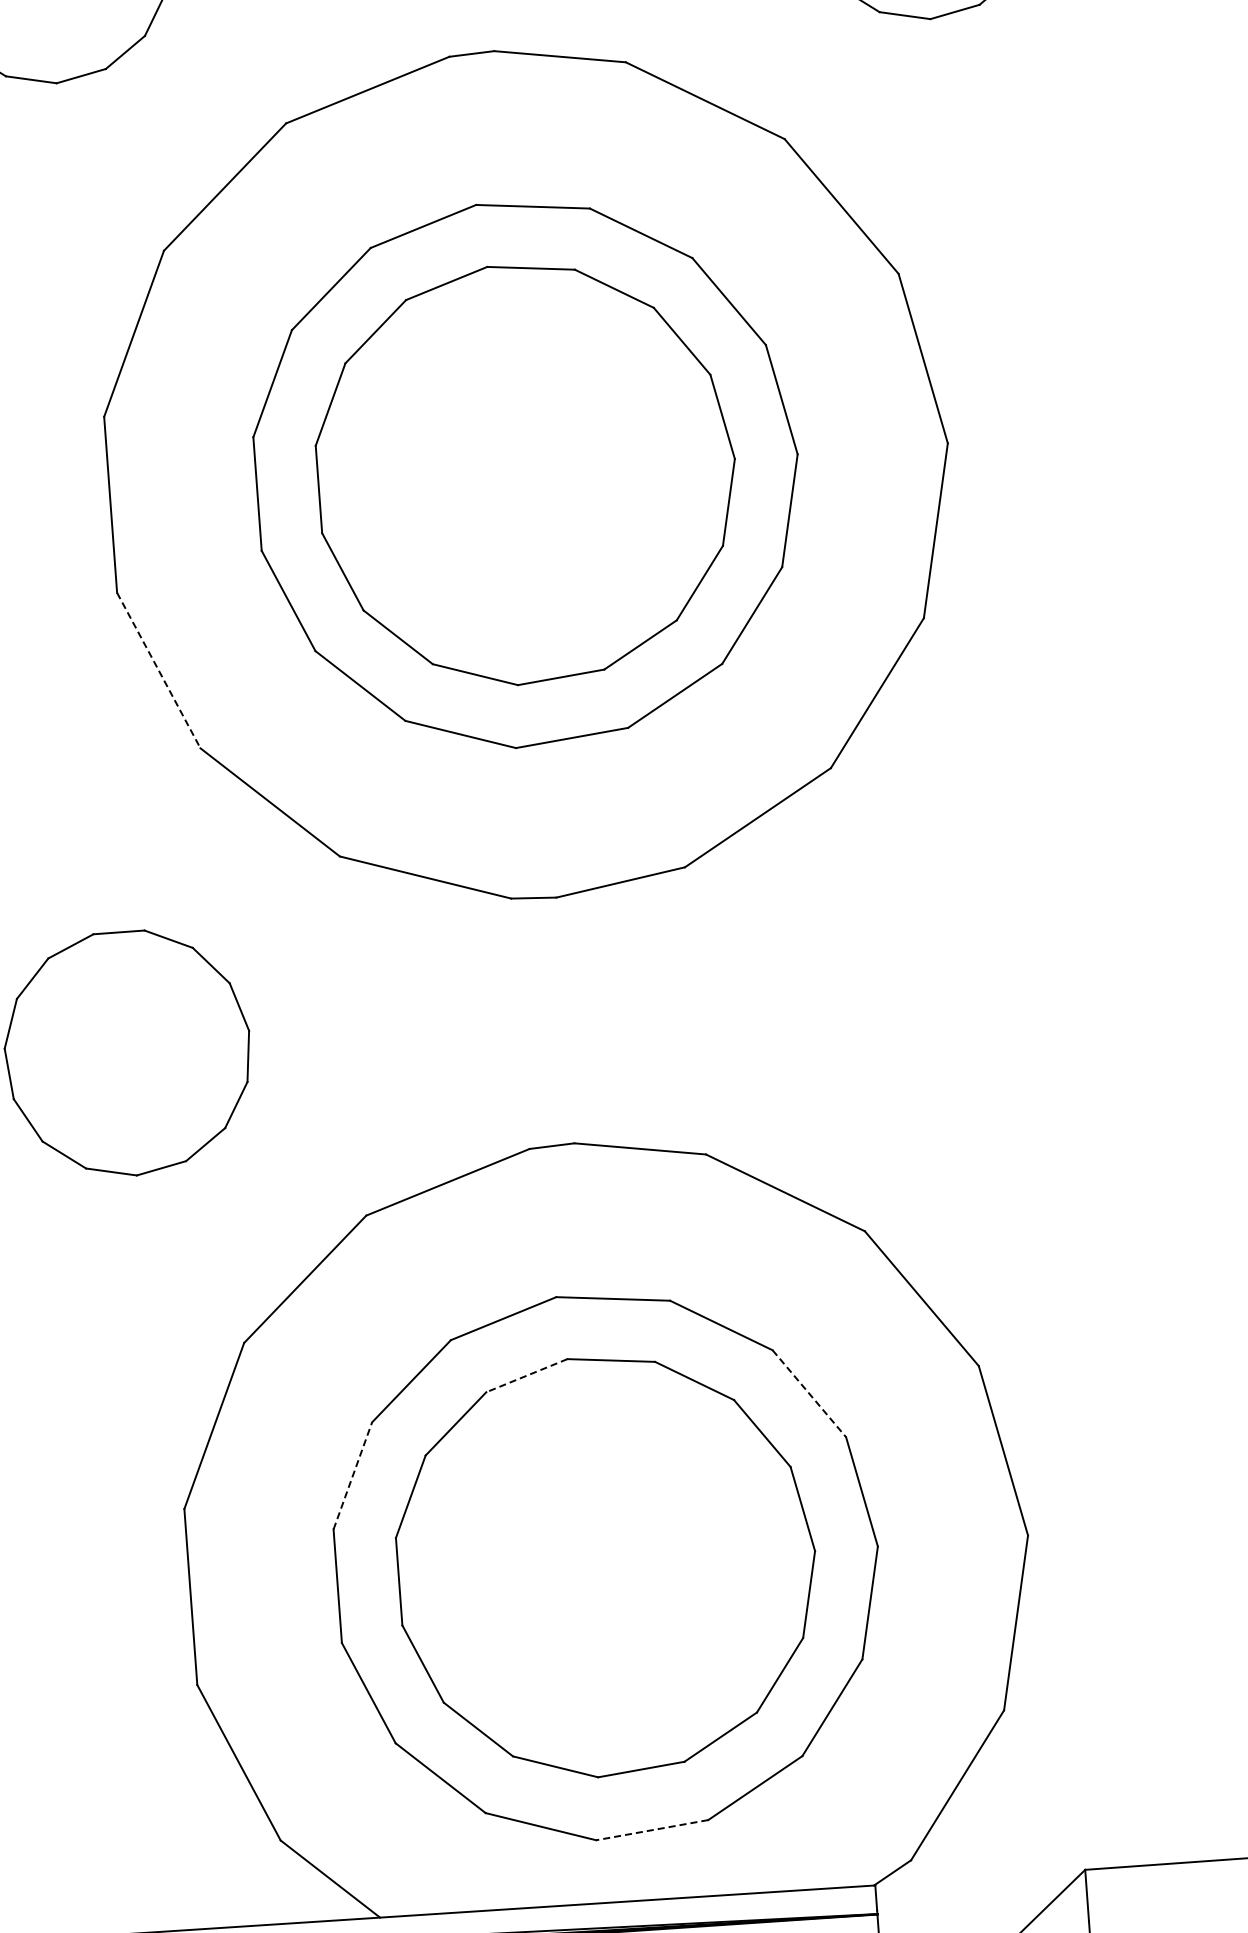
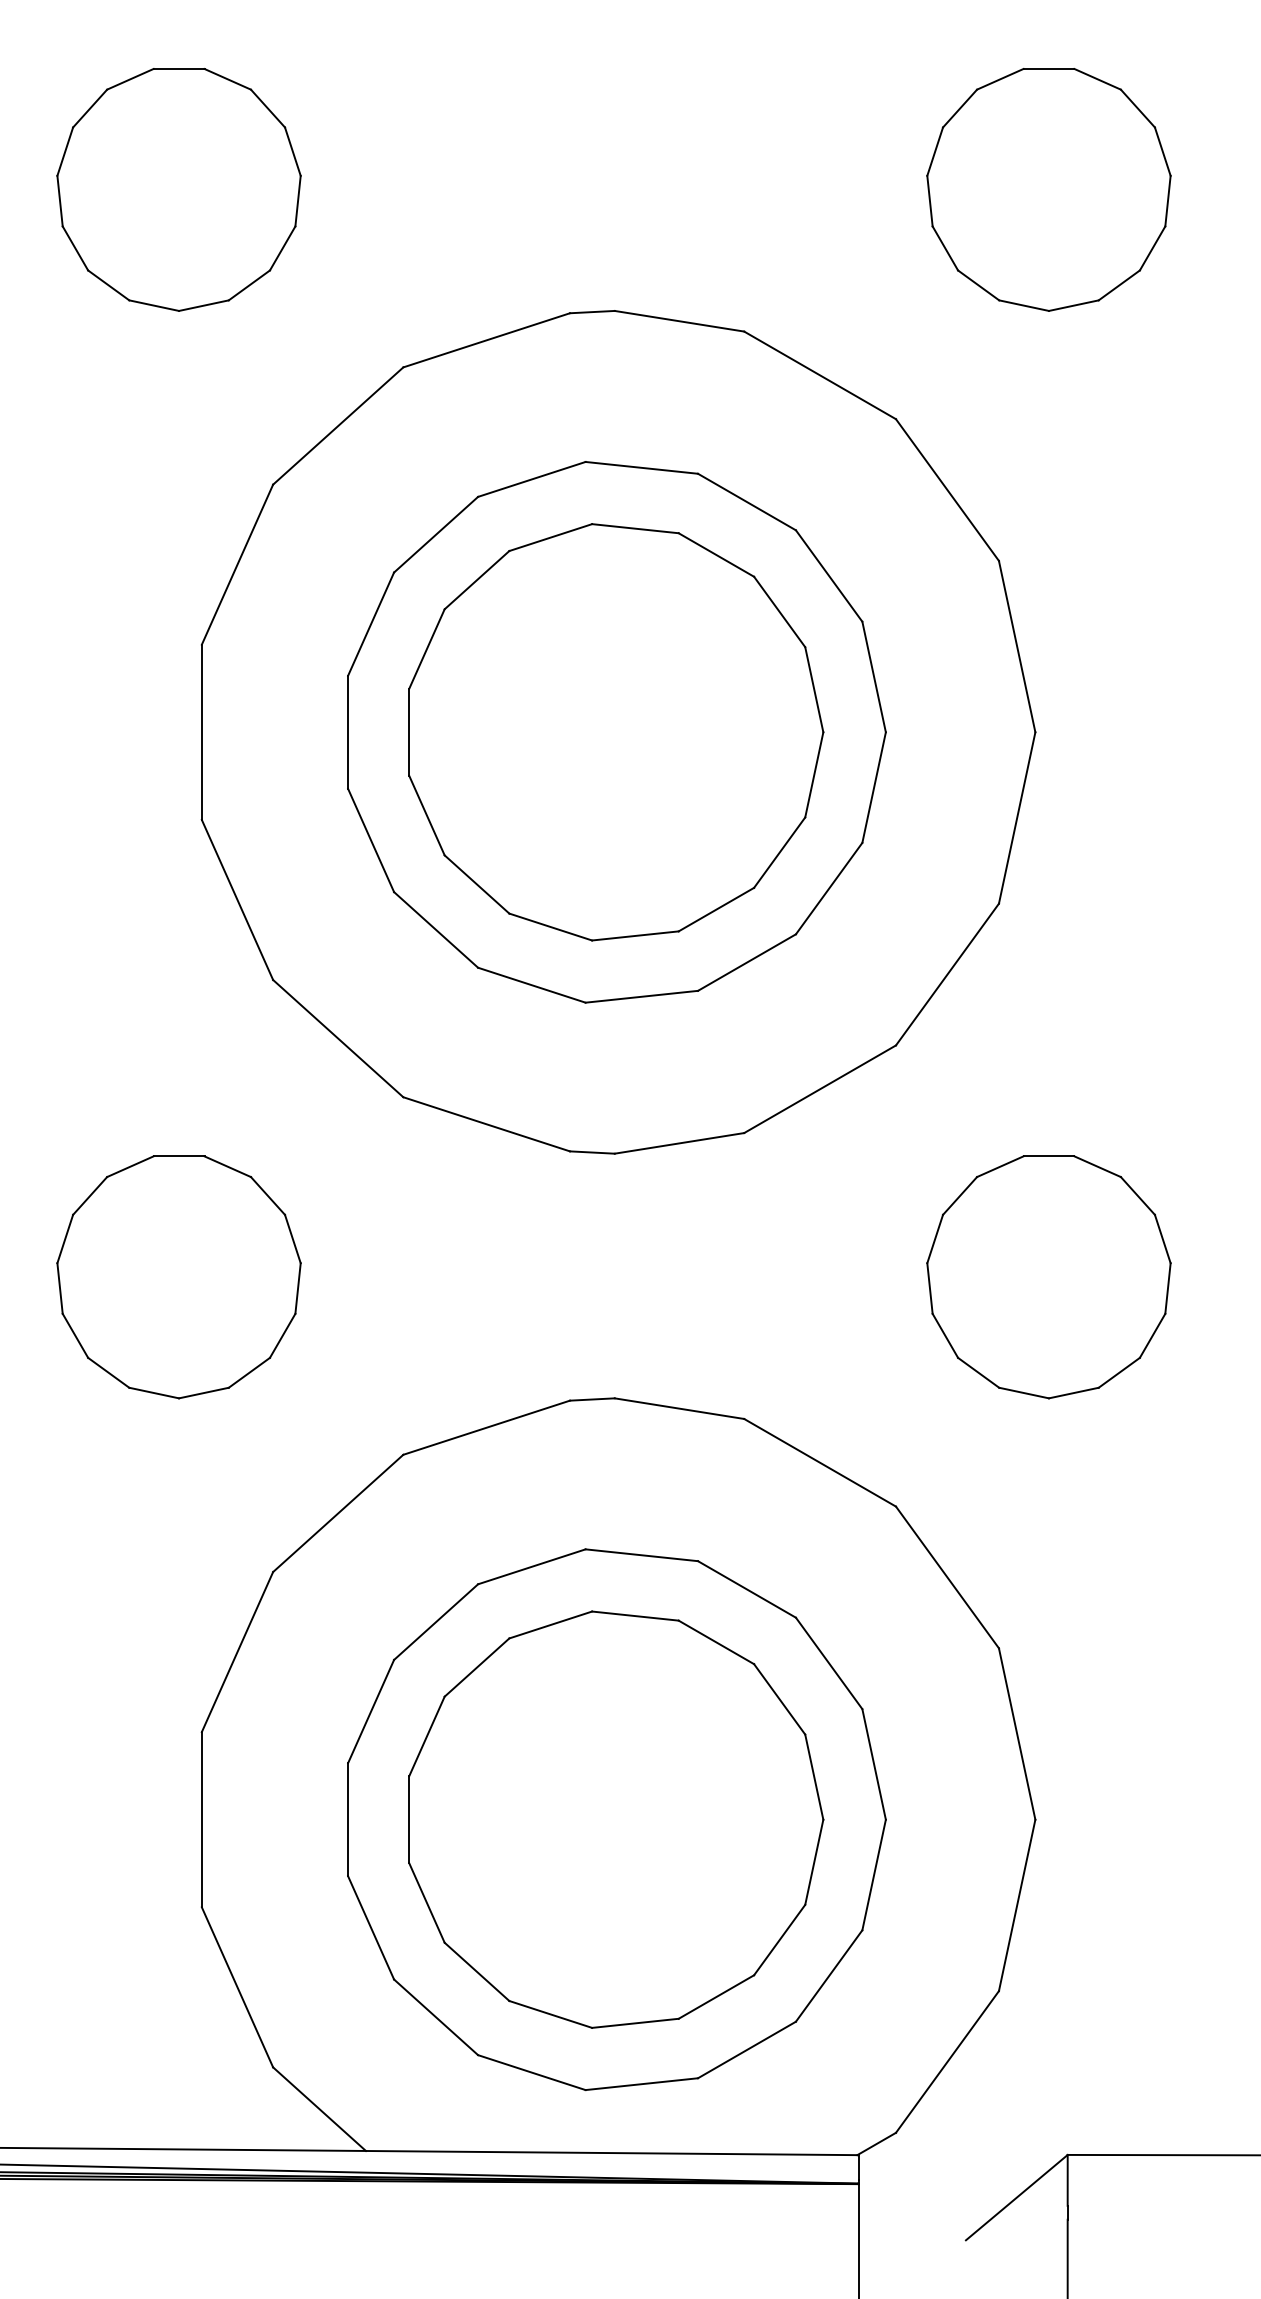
line: (158, 670) -> (237, 899), dashed -> solid
part: (1001, 989) -> (1048, 1277), added
line: (526, 1375) -> (550, 1624), dashed -> solid
line: (809, 1393) -> (829, 1663), dashed -> solid
line: (353, 1475) -> (371, 1711), dashed -> solid
line: (651, 1830) -> (641, 2084), dashed -> solid

